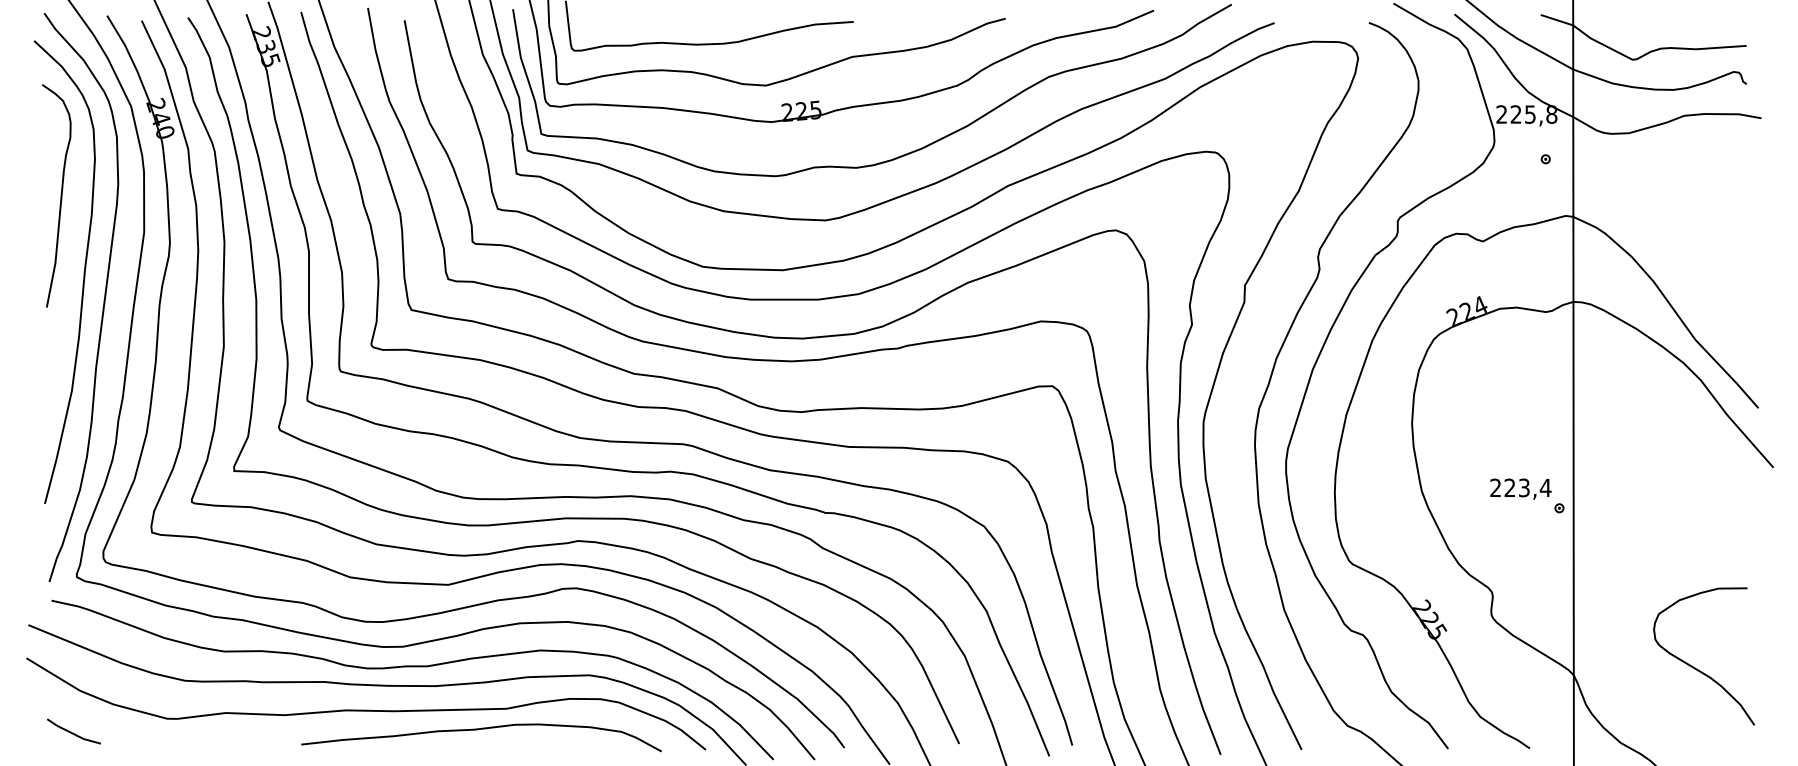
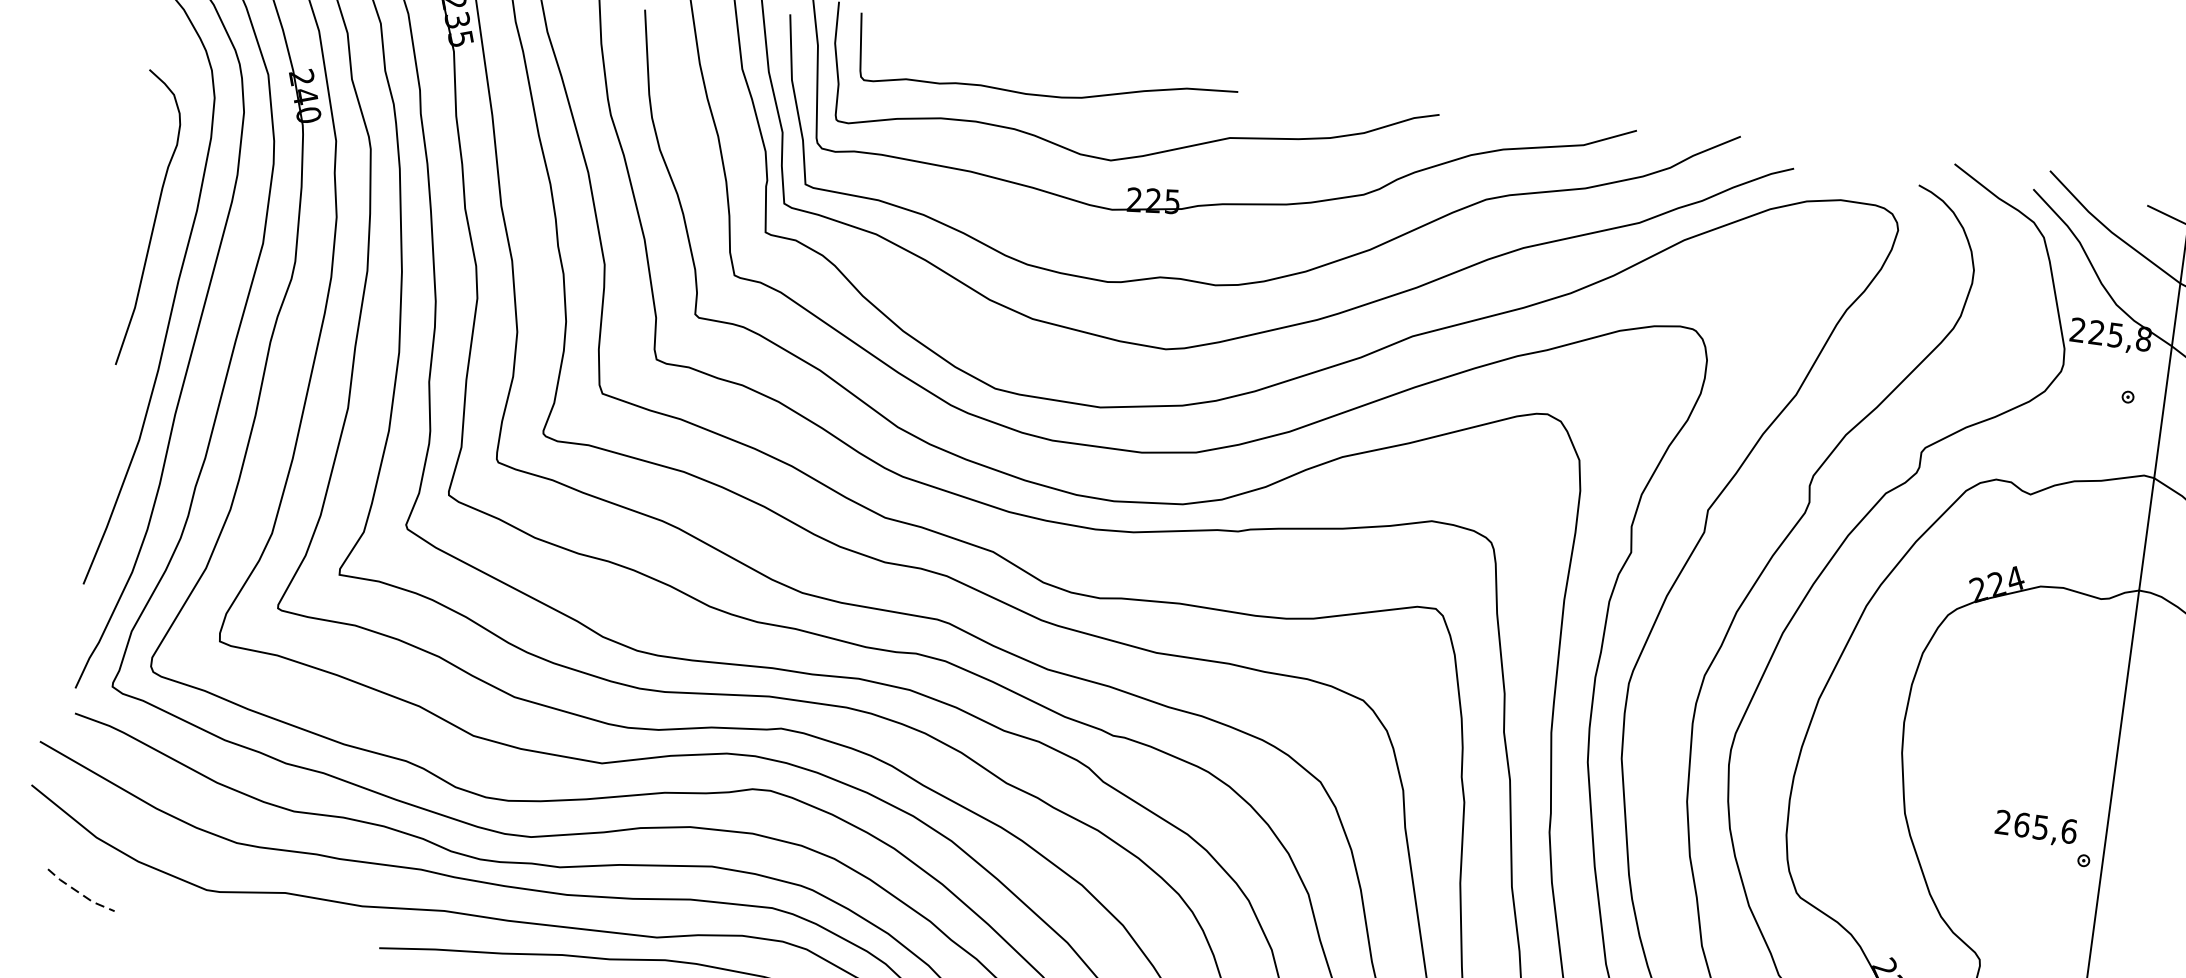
curve: (60, 195) -> (153, 219), moved
text: (1527, 487) -> (2045, 827), 223,4 -> 265,6
line: (73, 733) -> (80, 892), solid -> dashed

